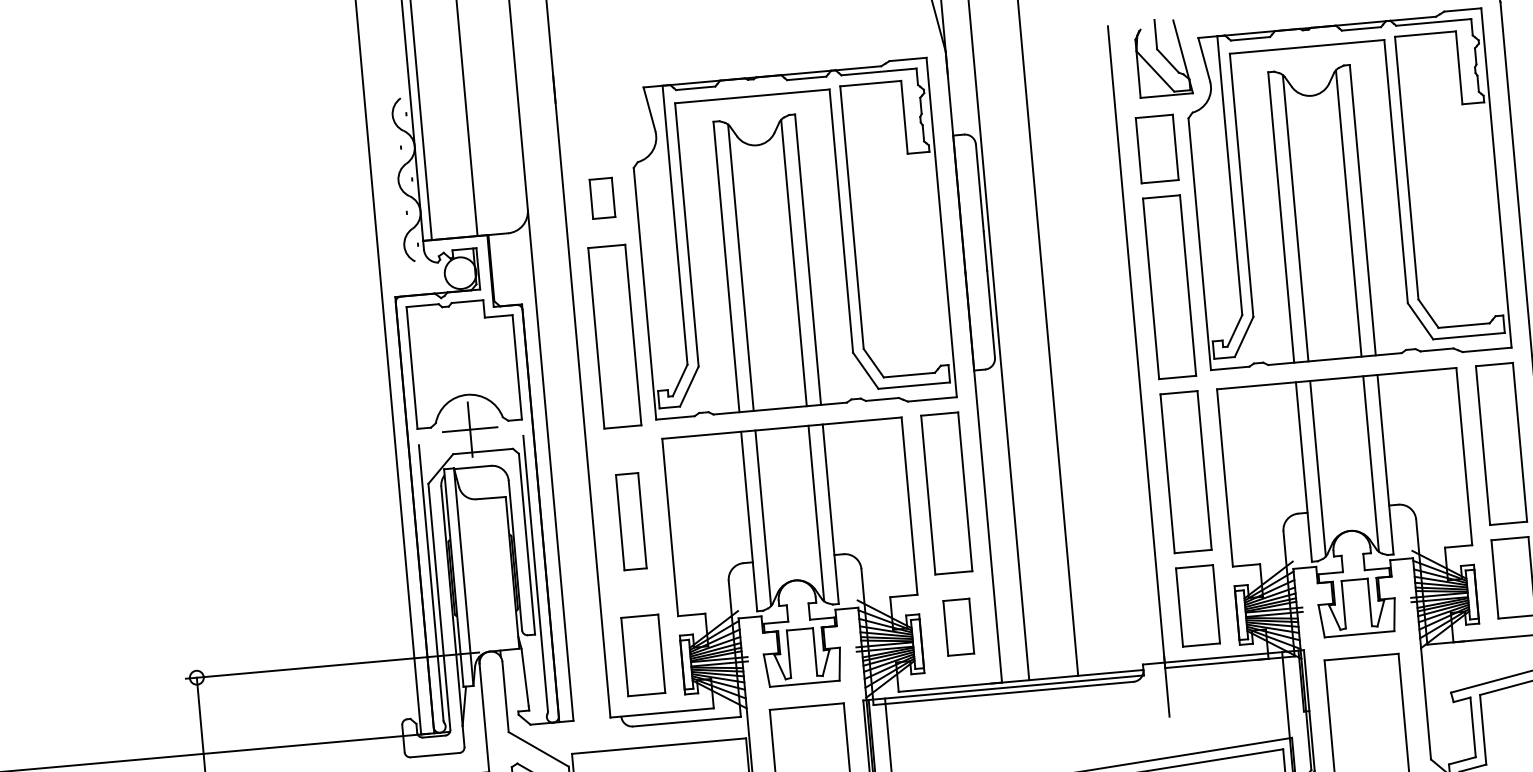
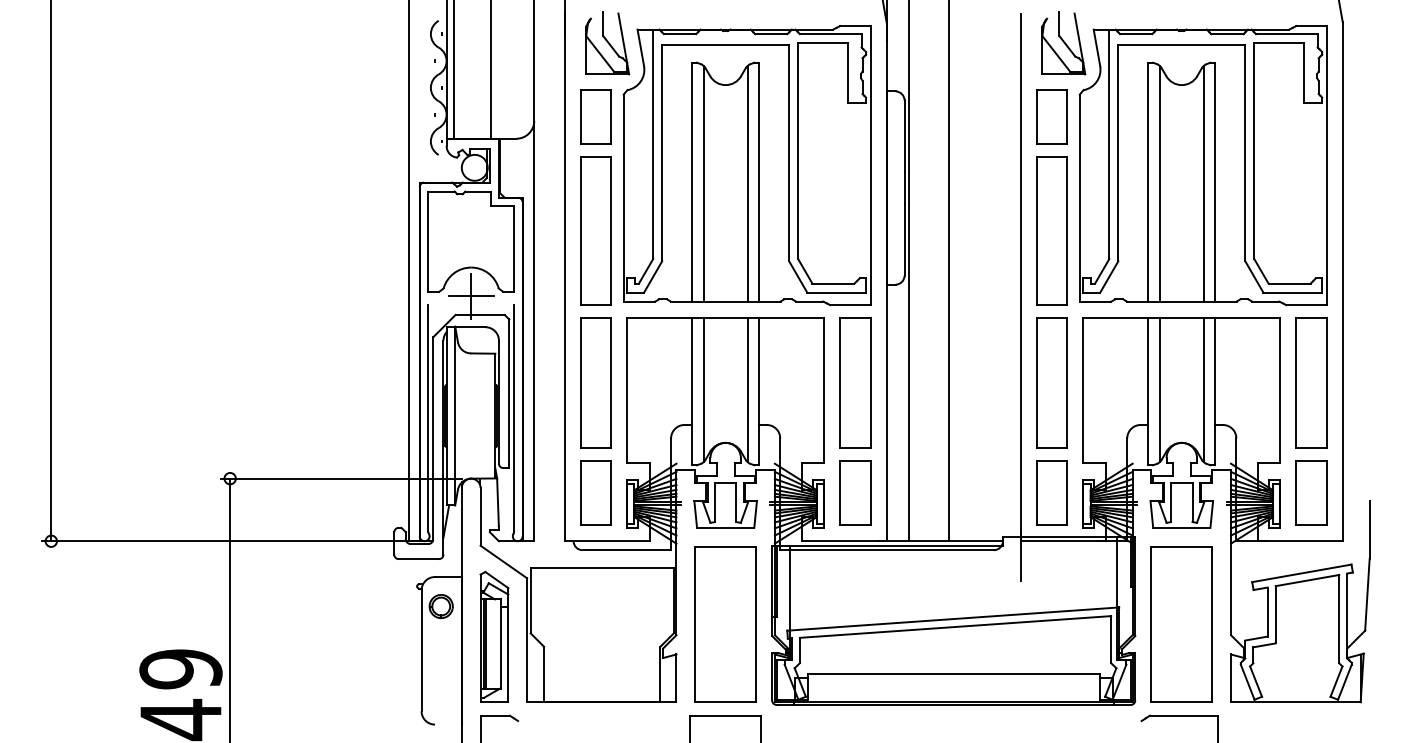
part: (608, 107) -> (607, 43), added
part: (601, 197) -> (595, 116), size x1.67
part: (630, 521) -> (595, 382), size x1.67
part: (958, 626) -> (855, 492), size x1.43

